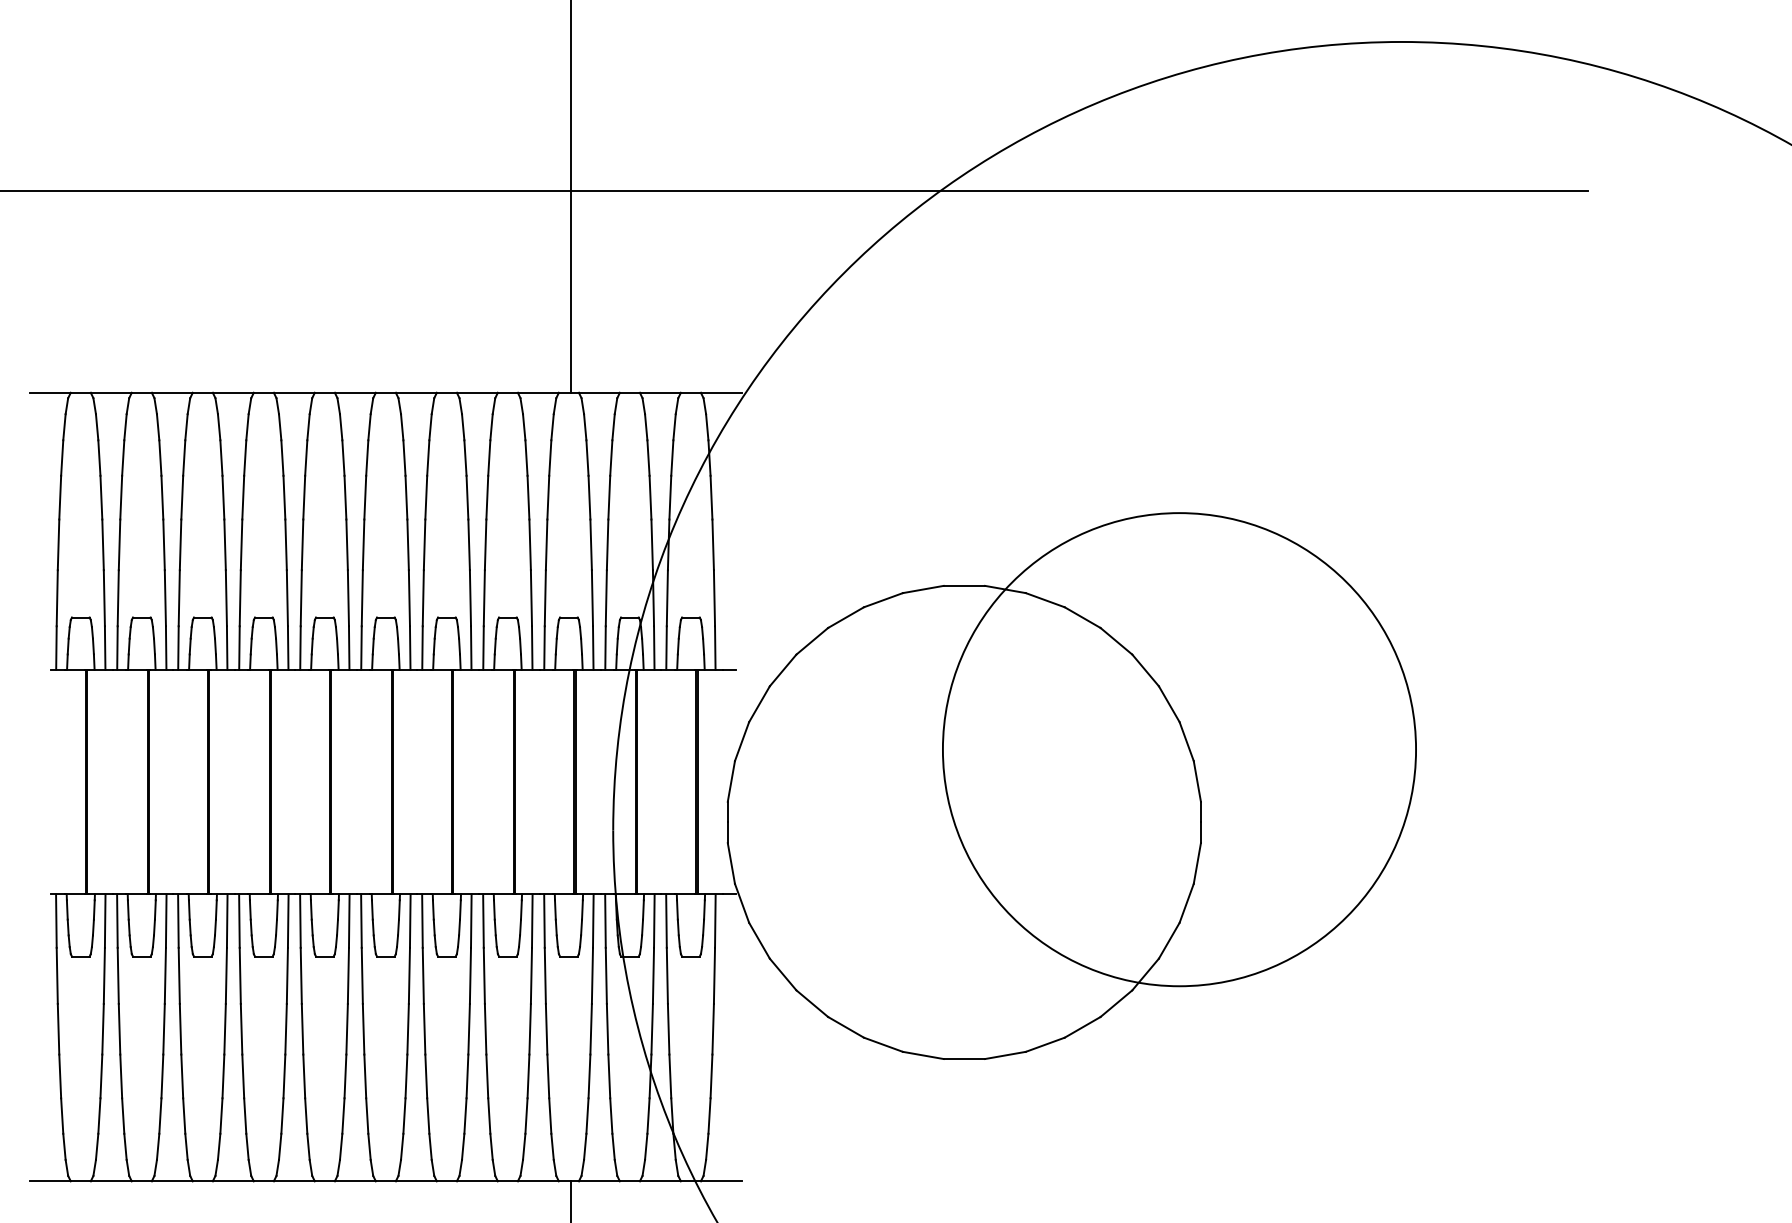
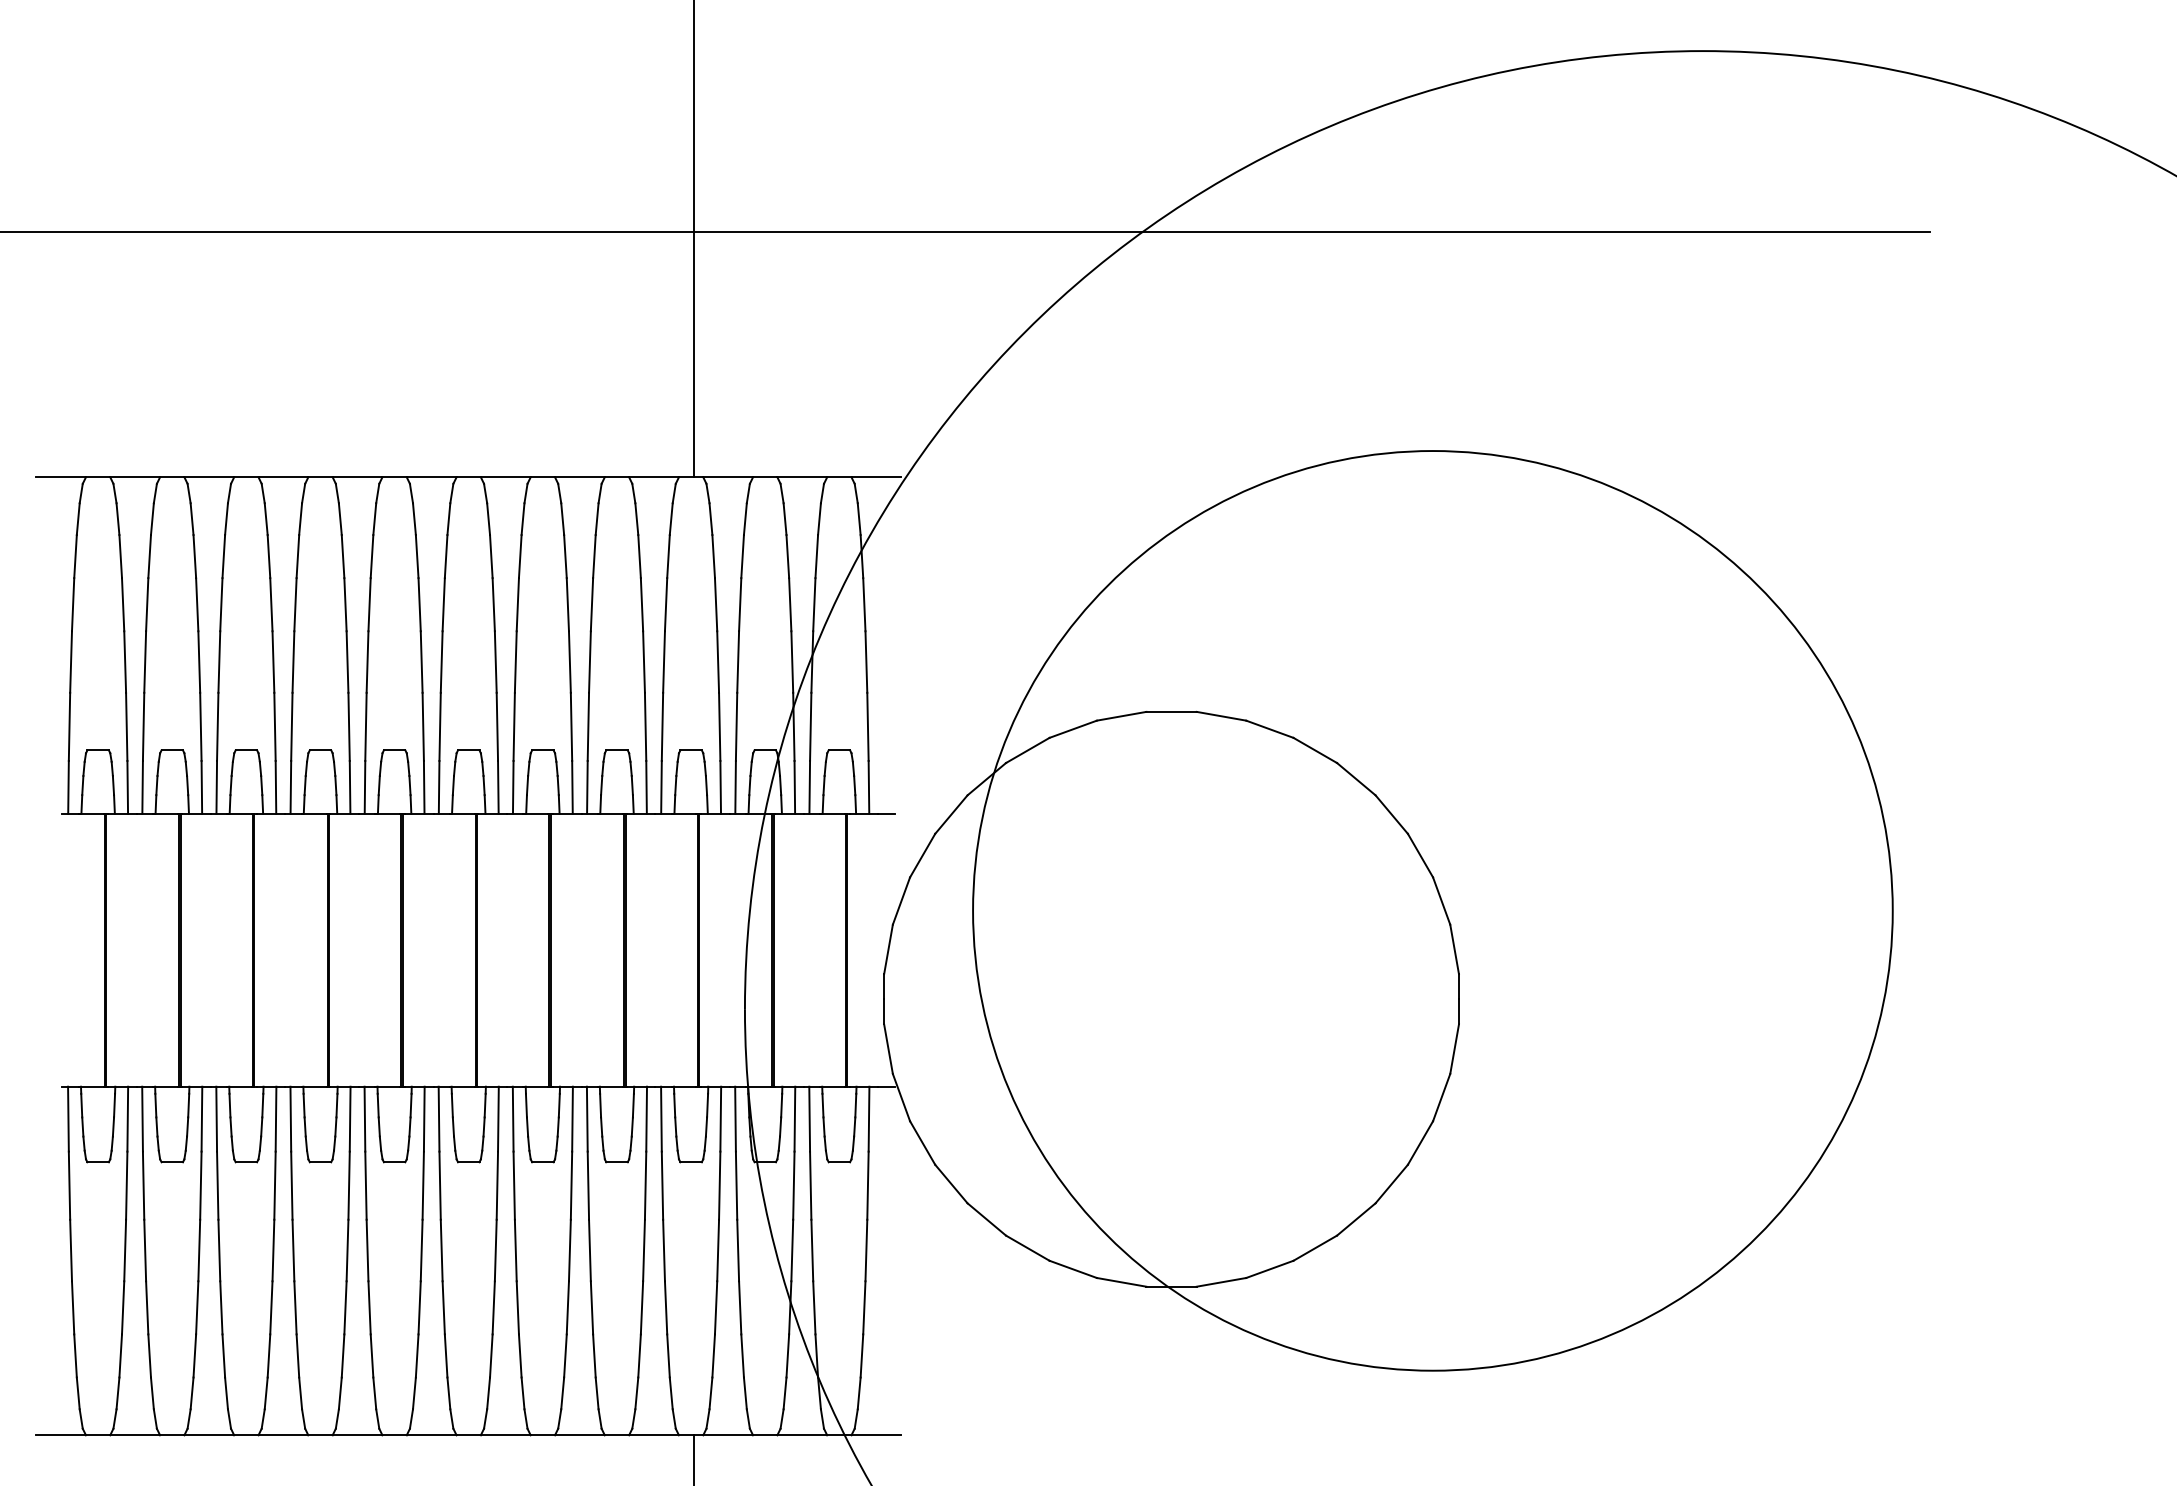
circle: (1179, 749) -> (1432, 910), size x1.6

